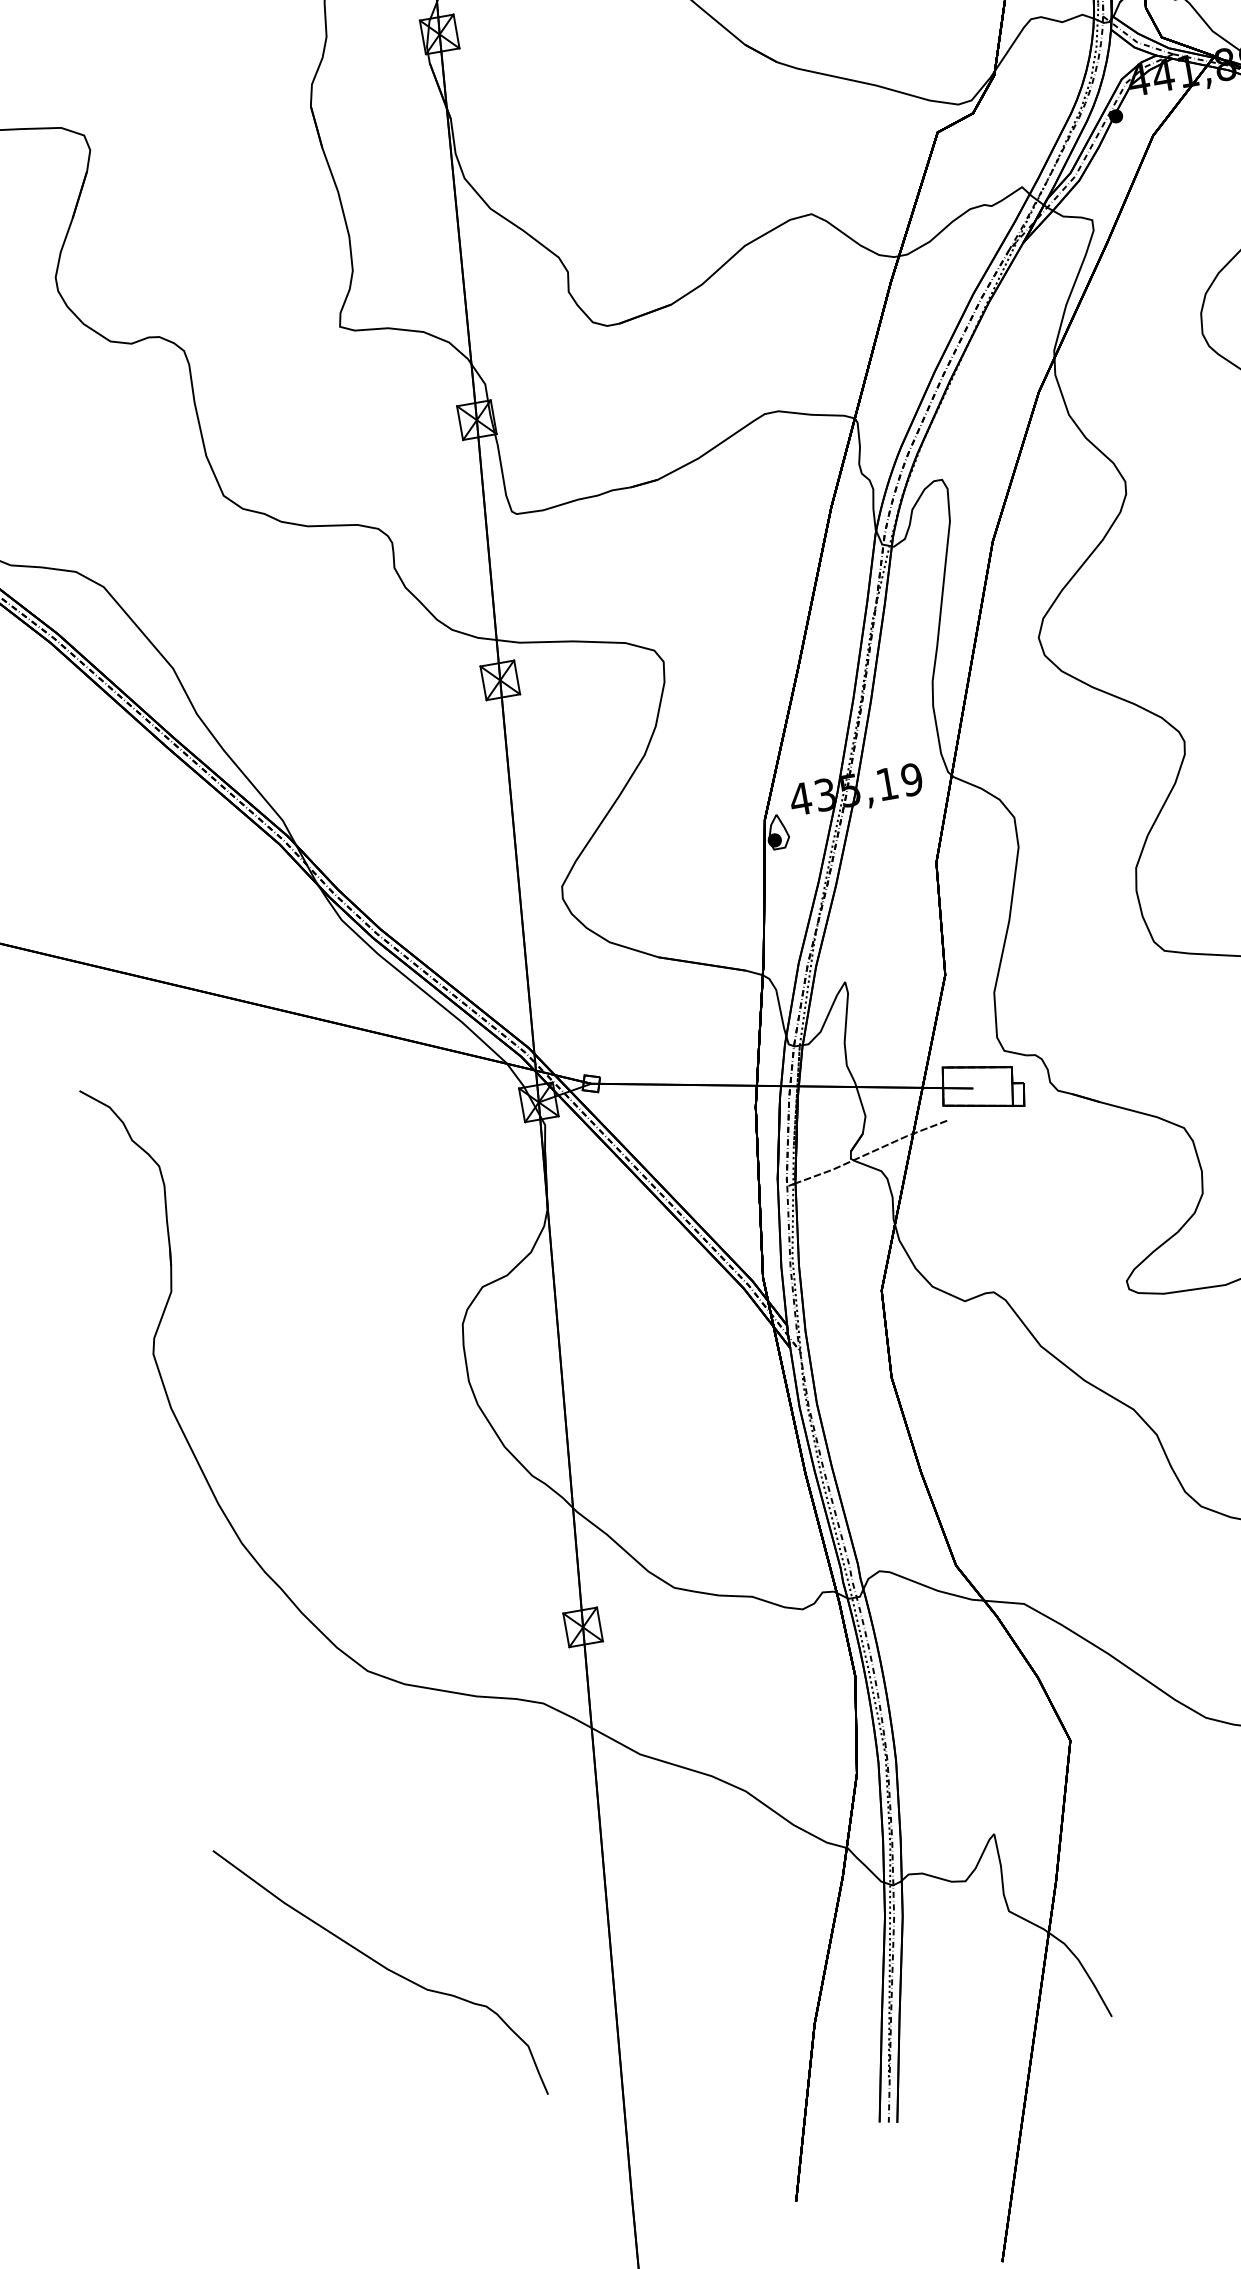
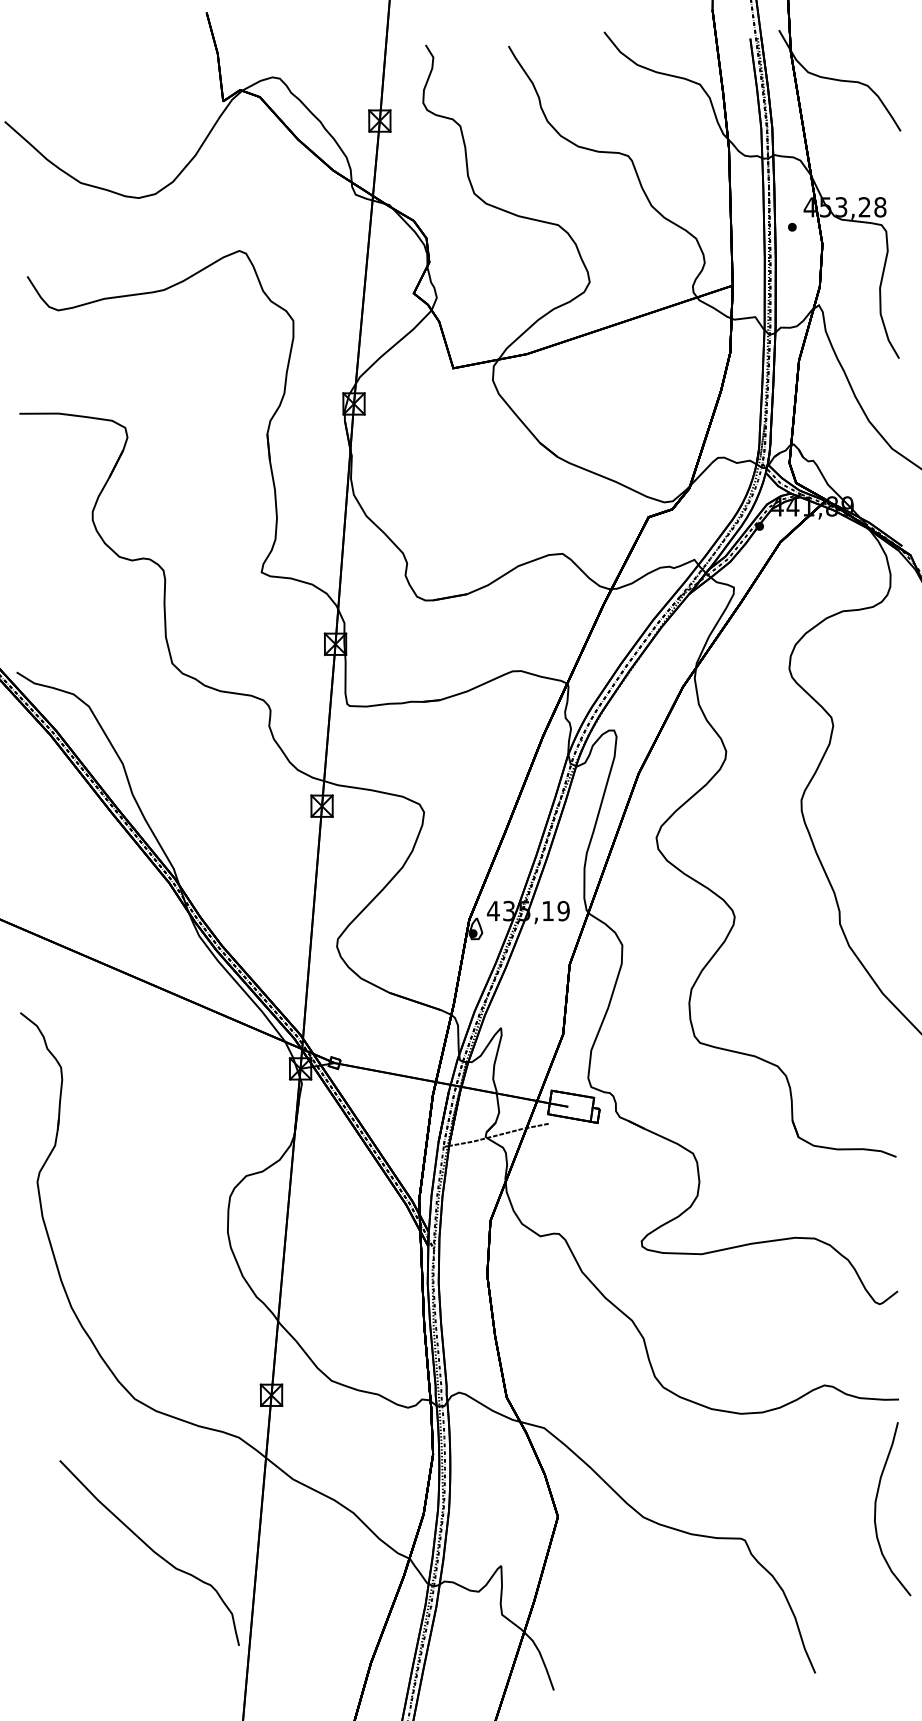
curve: (382, 1967) -> (151, 1550), moved

